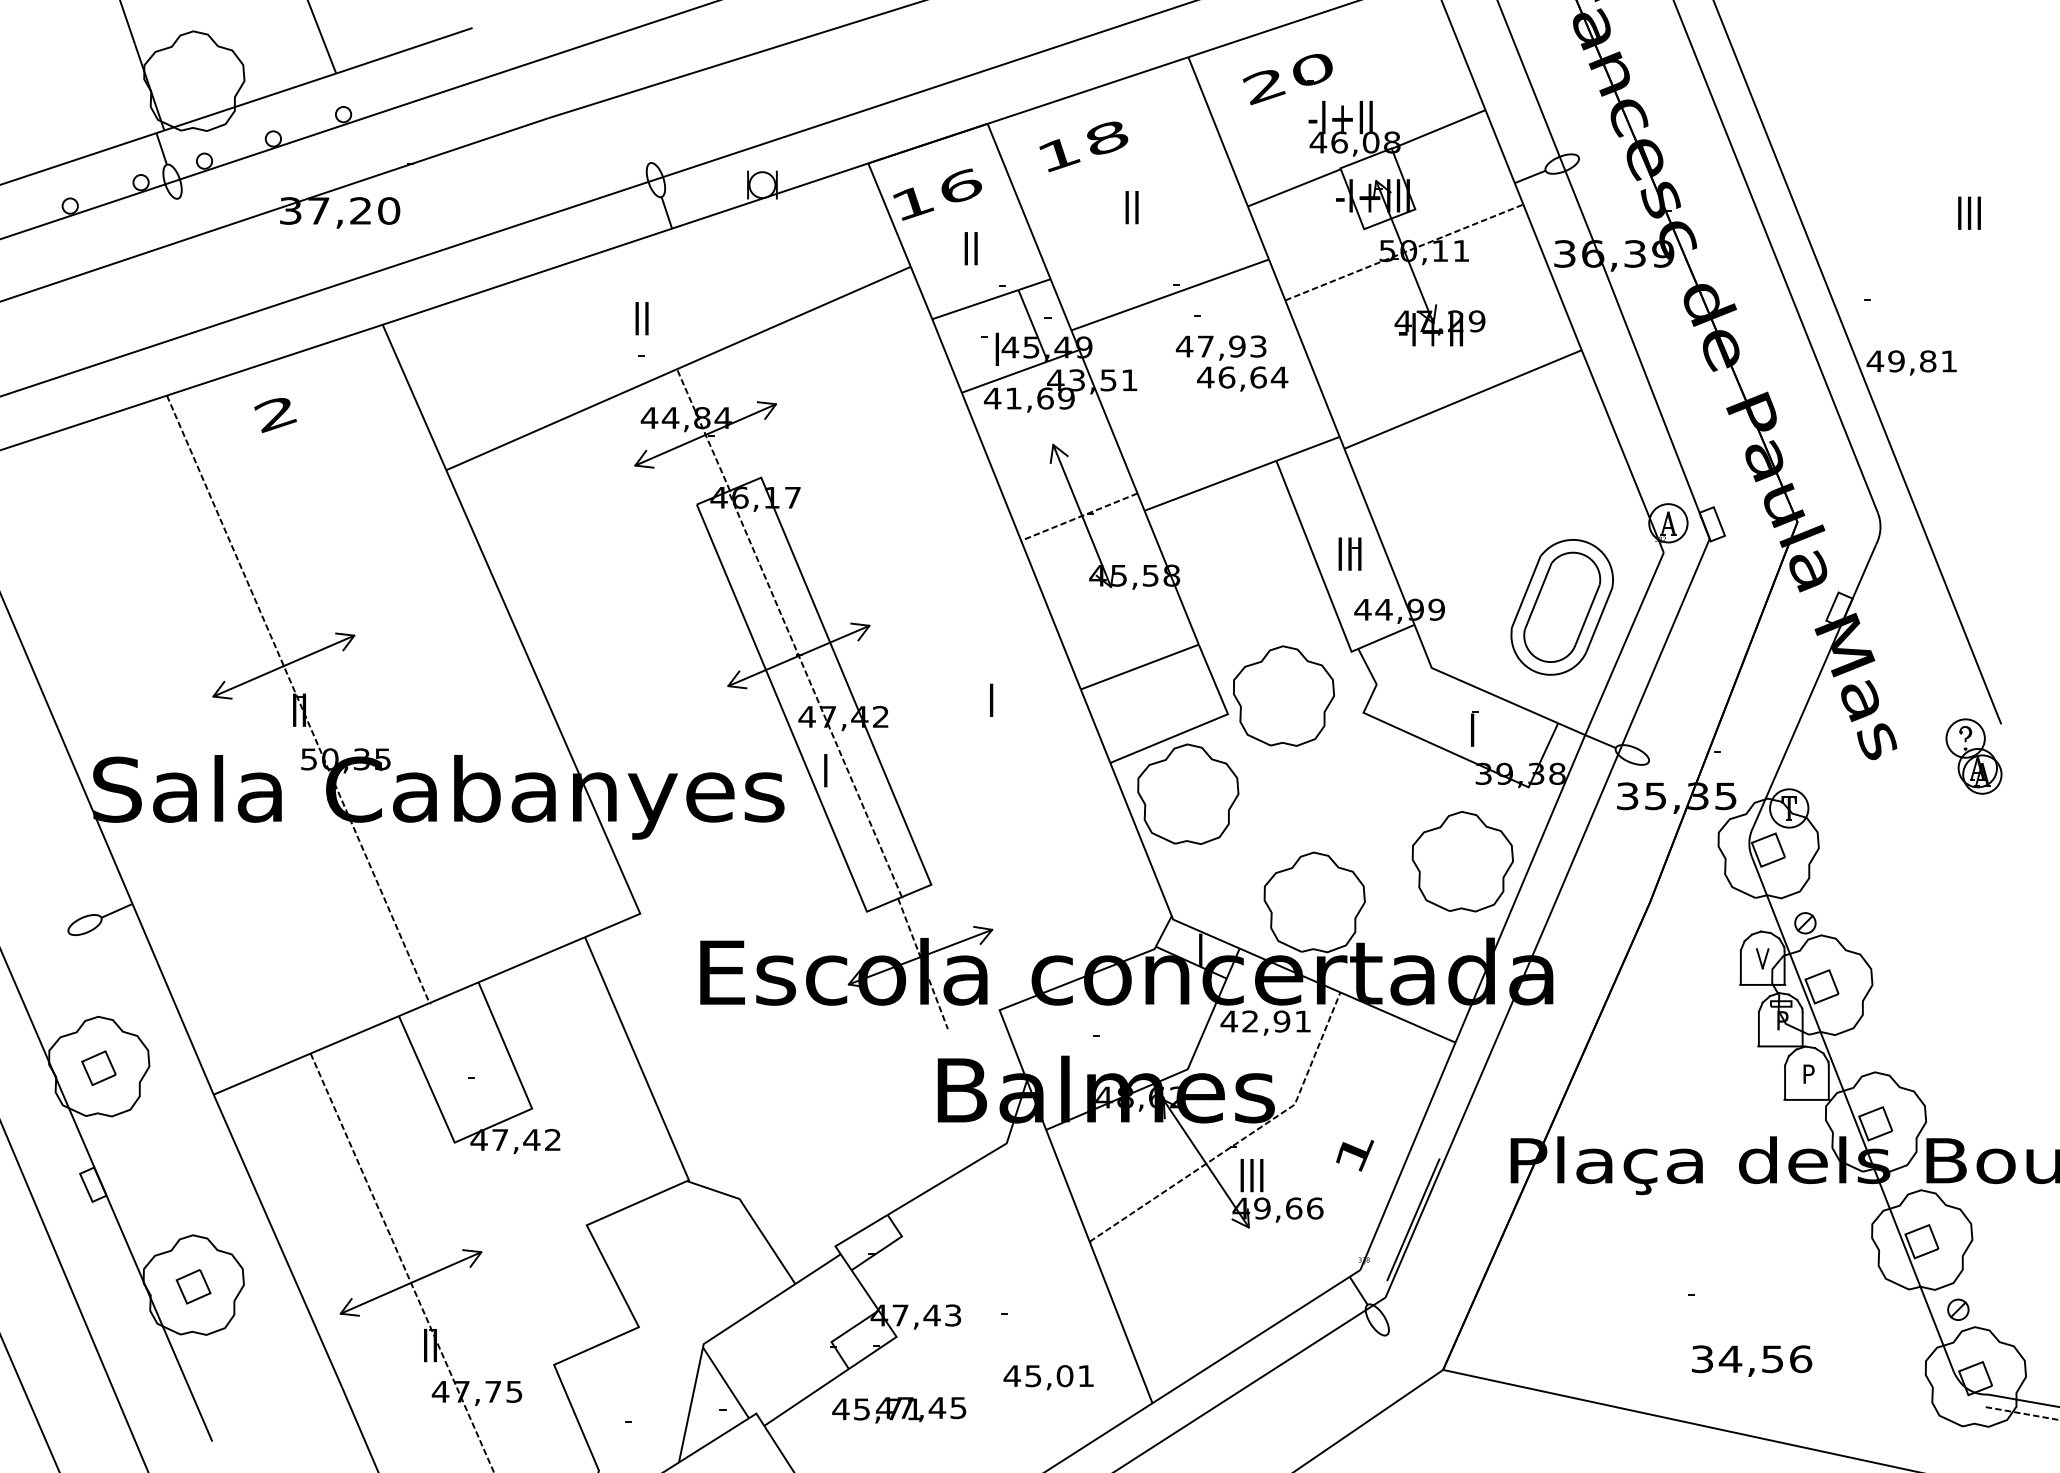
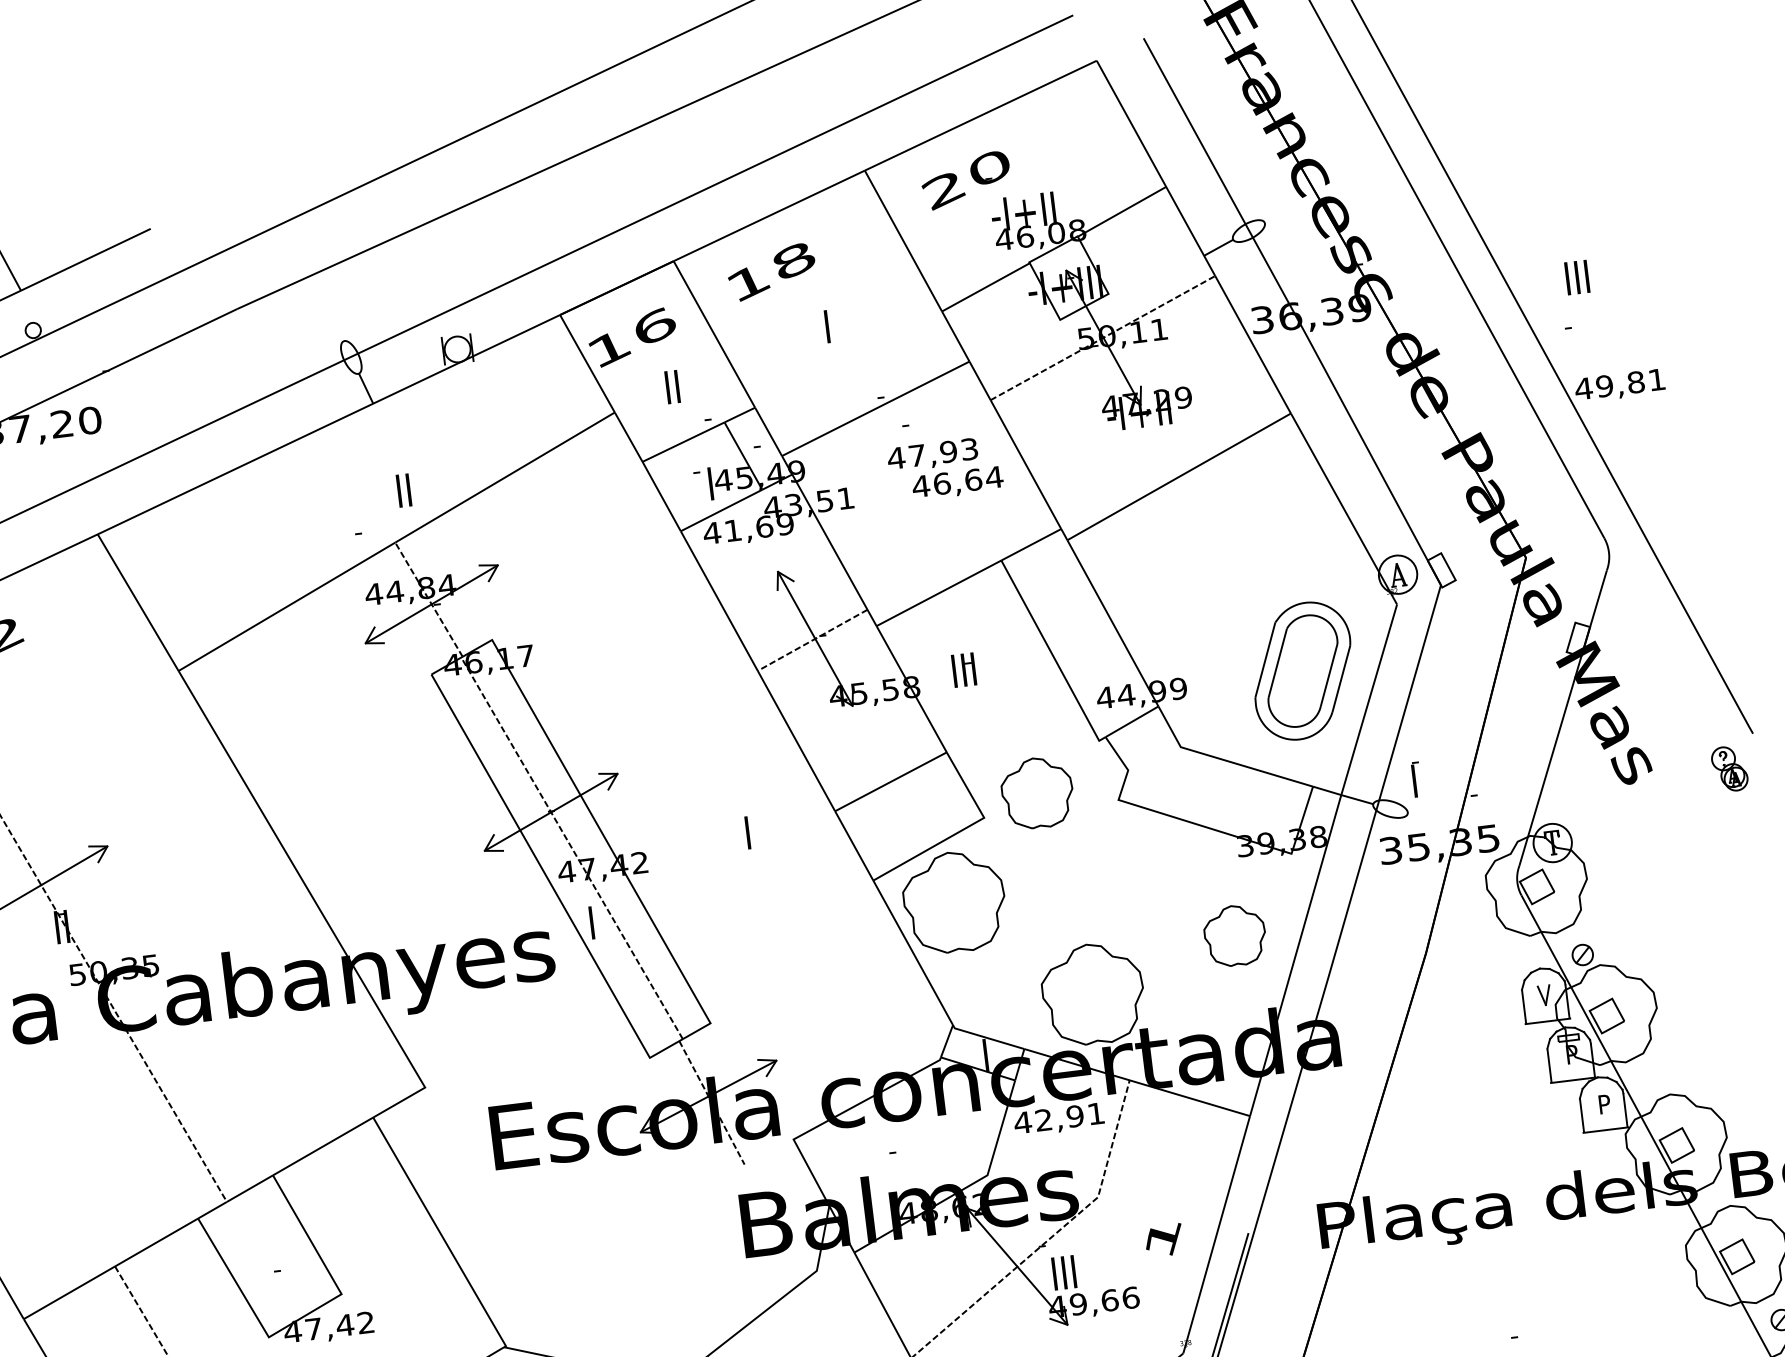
text: (1131, 207) -> (826, 326), II -> I
text: (1969, 212) -> (1577, 276), moved
text: (641, 318) -> (403, 490), moved
part: (1349, 553) -> (963, 669), moved
part: (1283, 695) -> (1037, 792), size x0.7
part: (1474, 728) -> (1416, 779), moved
part: (1973, 756) -> (1729, 768), size x0.6
part: (1462, 861) -> (1234, 935), size x0.6

